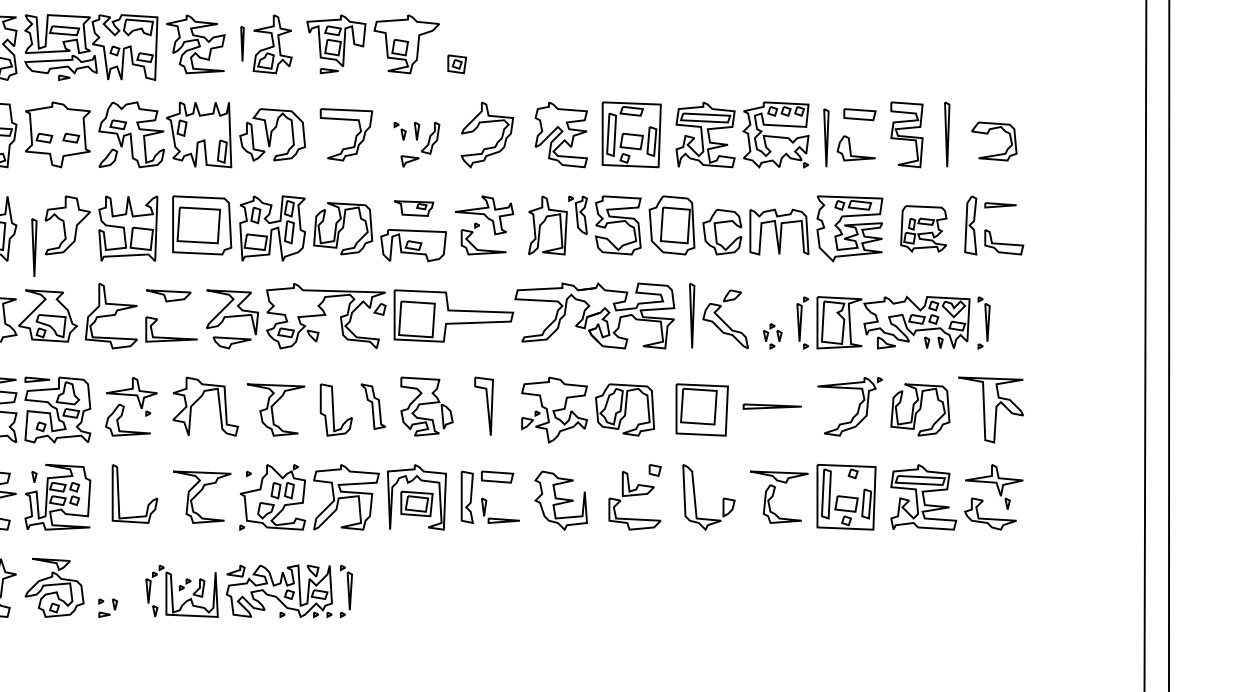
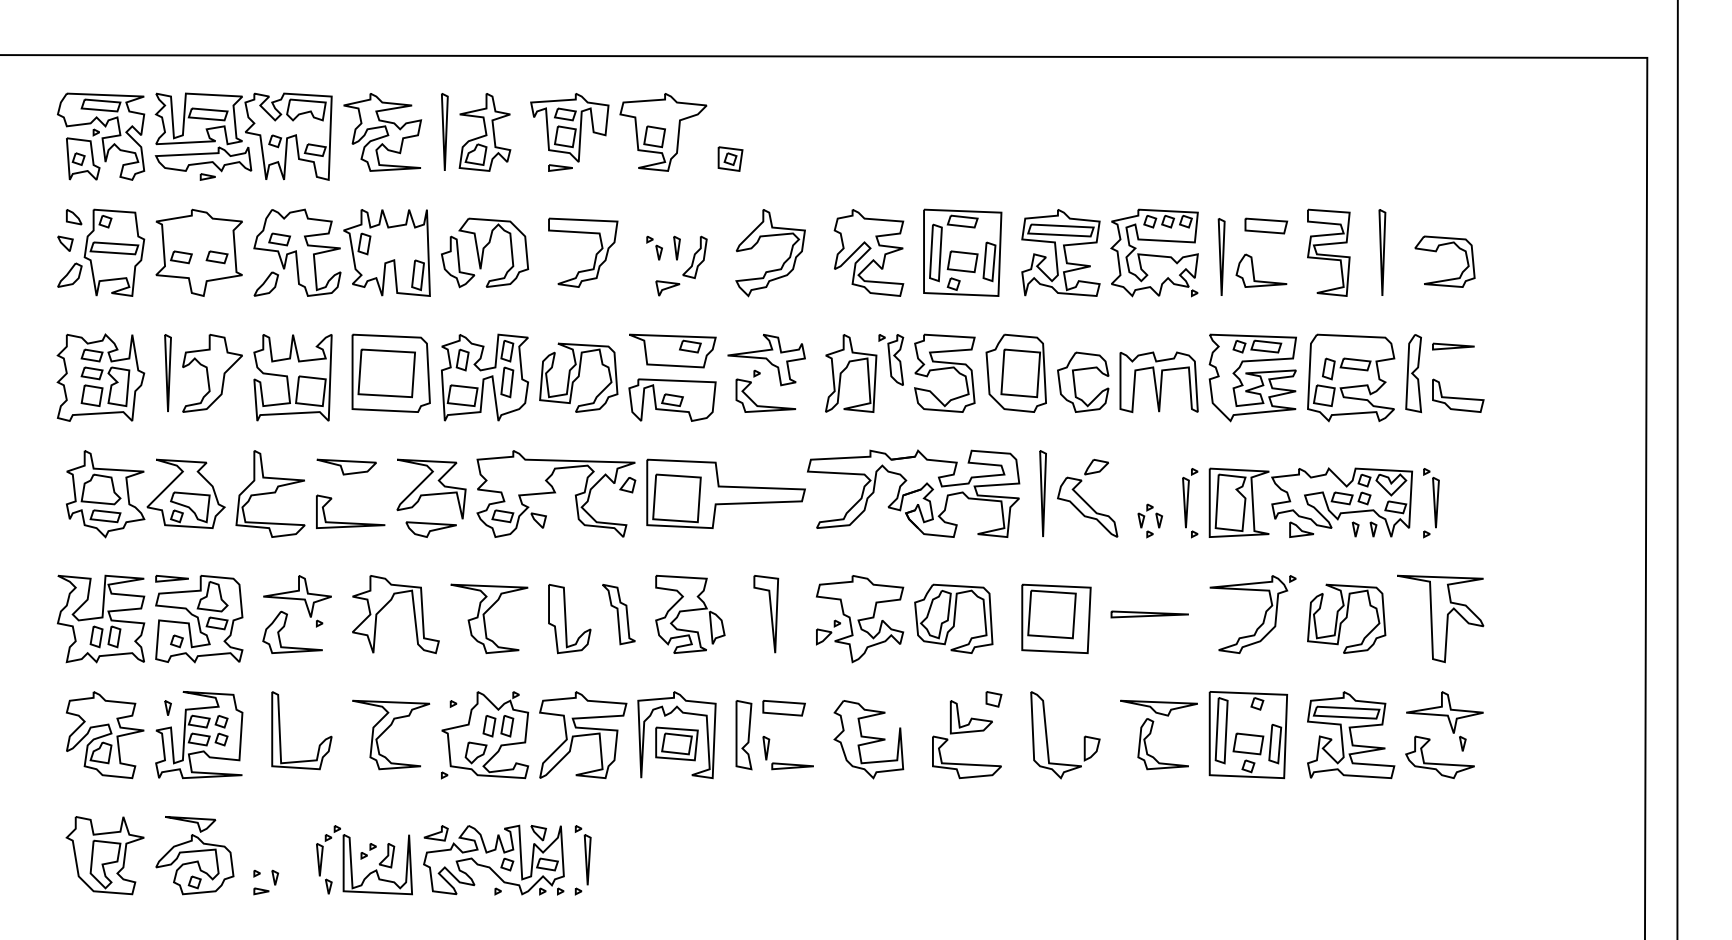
part: (242, 43) -> (444, 131), size x1.67
part: (413, 208) -> (672, 350), size x1.67
part: (924, 228) -> (1351, 377), size x1.43
part: (33, 247) -> (167, 372), moved

